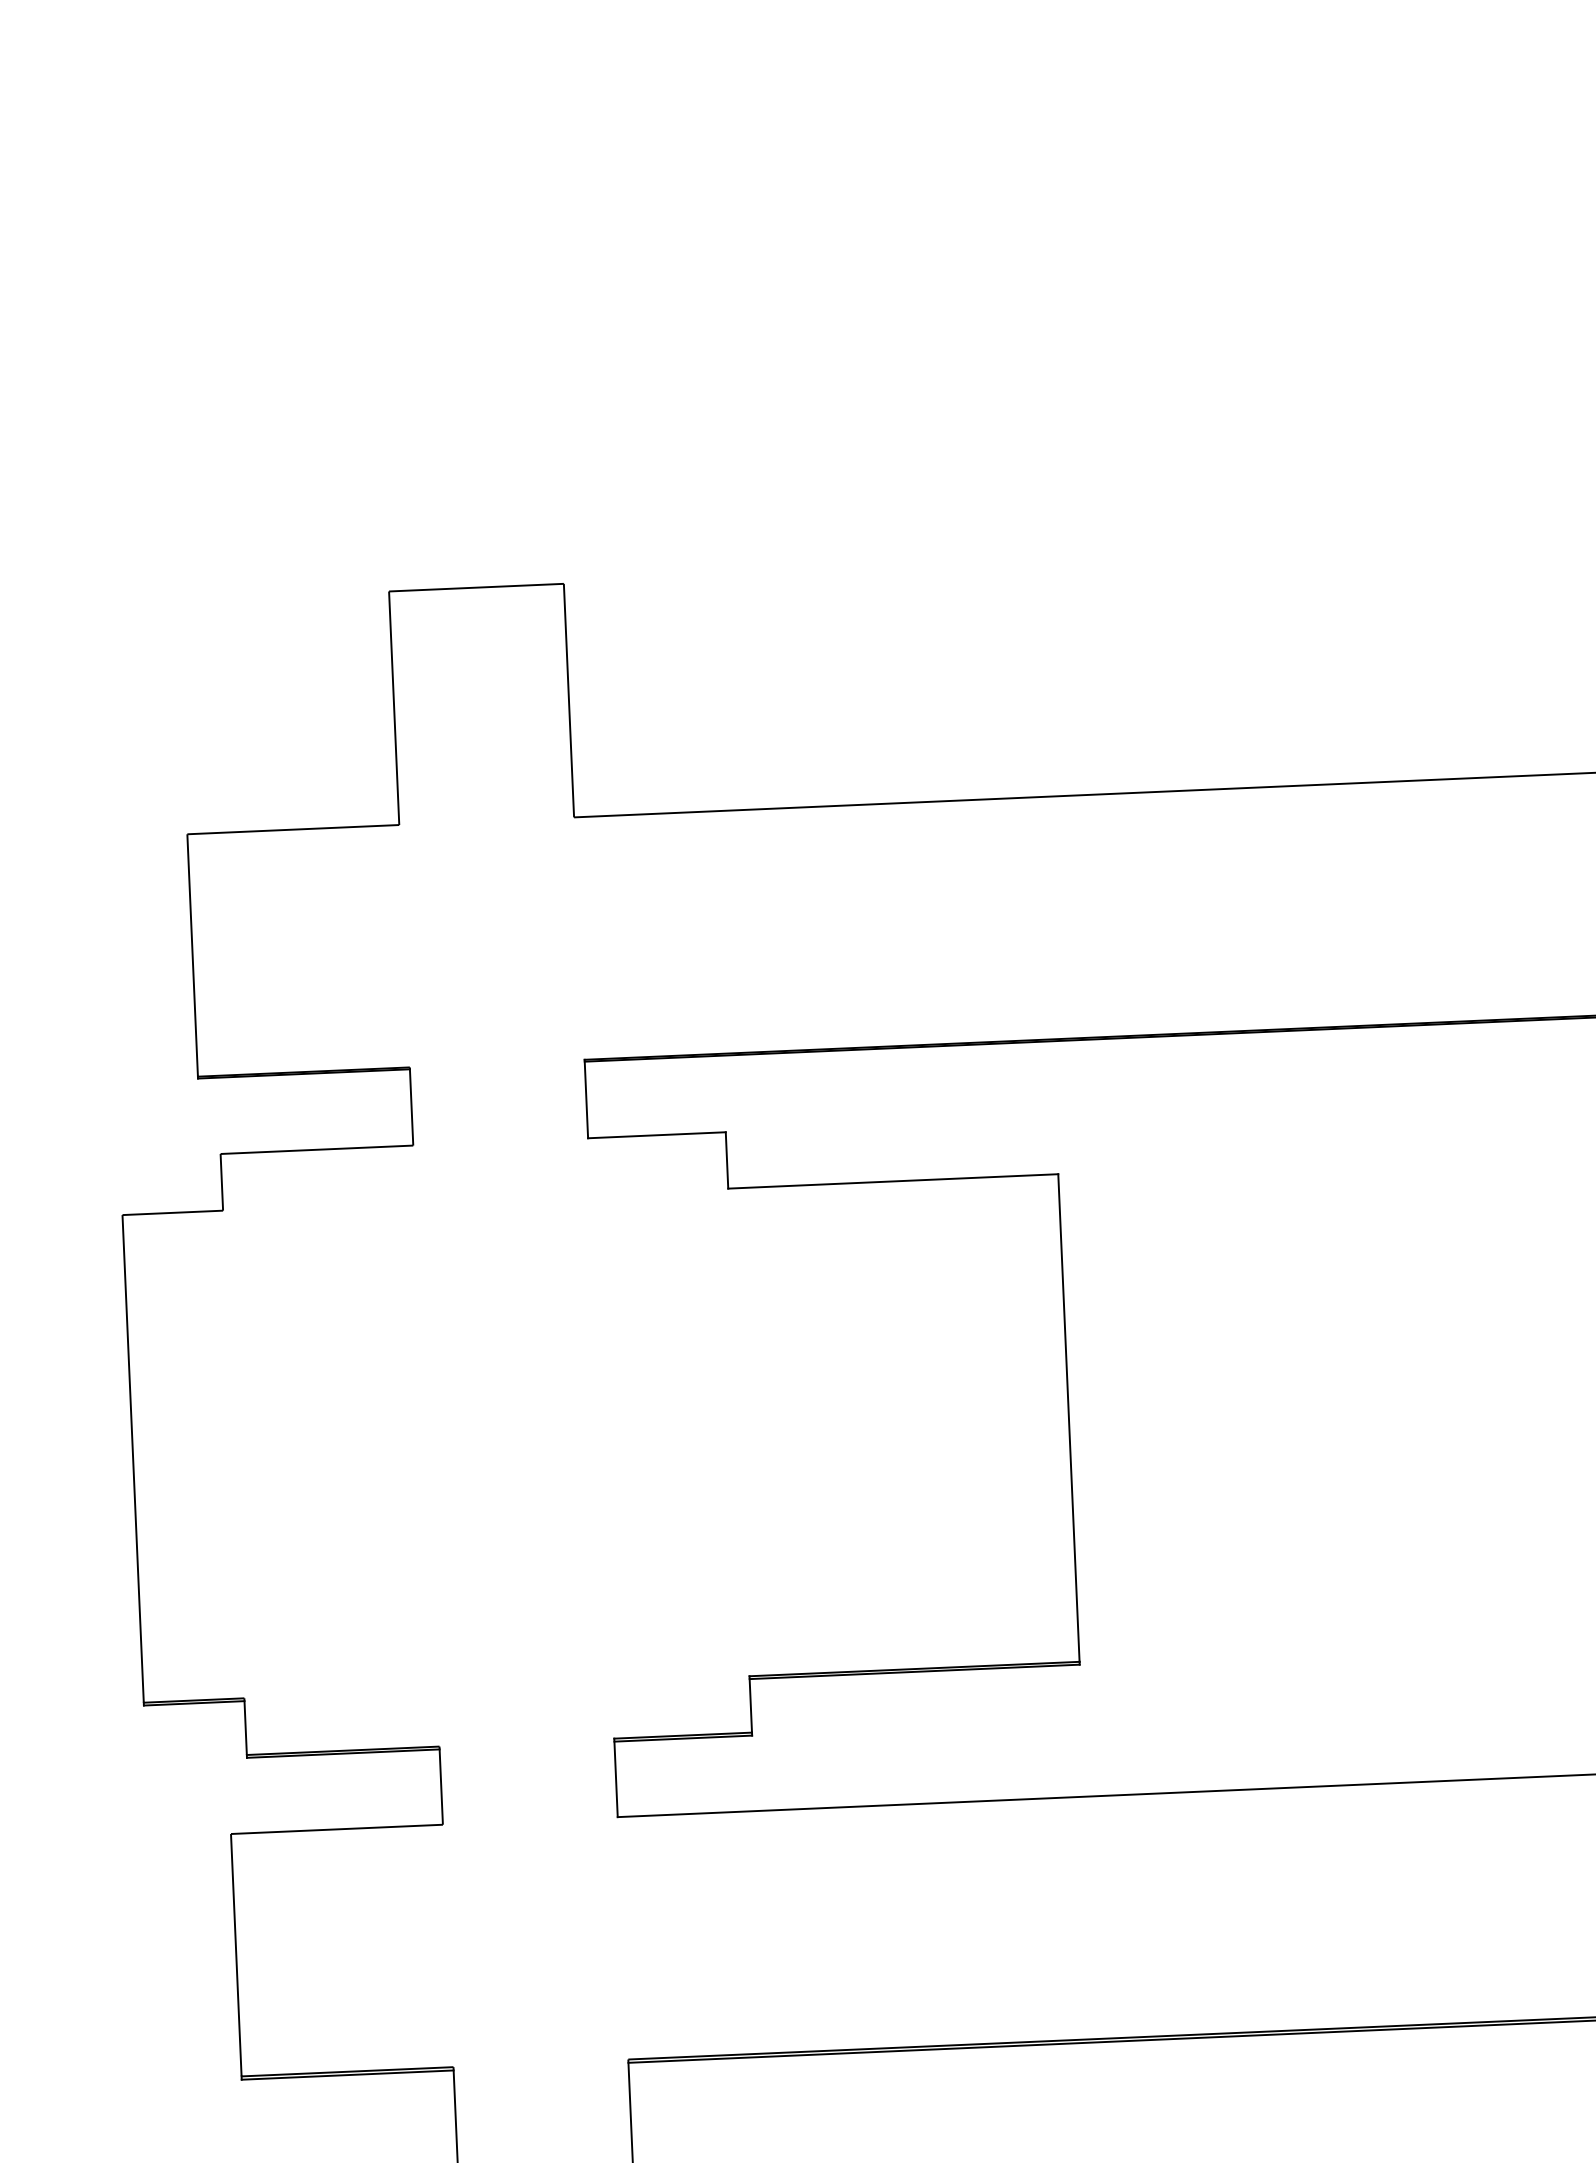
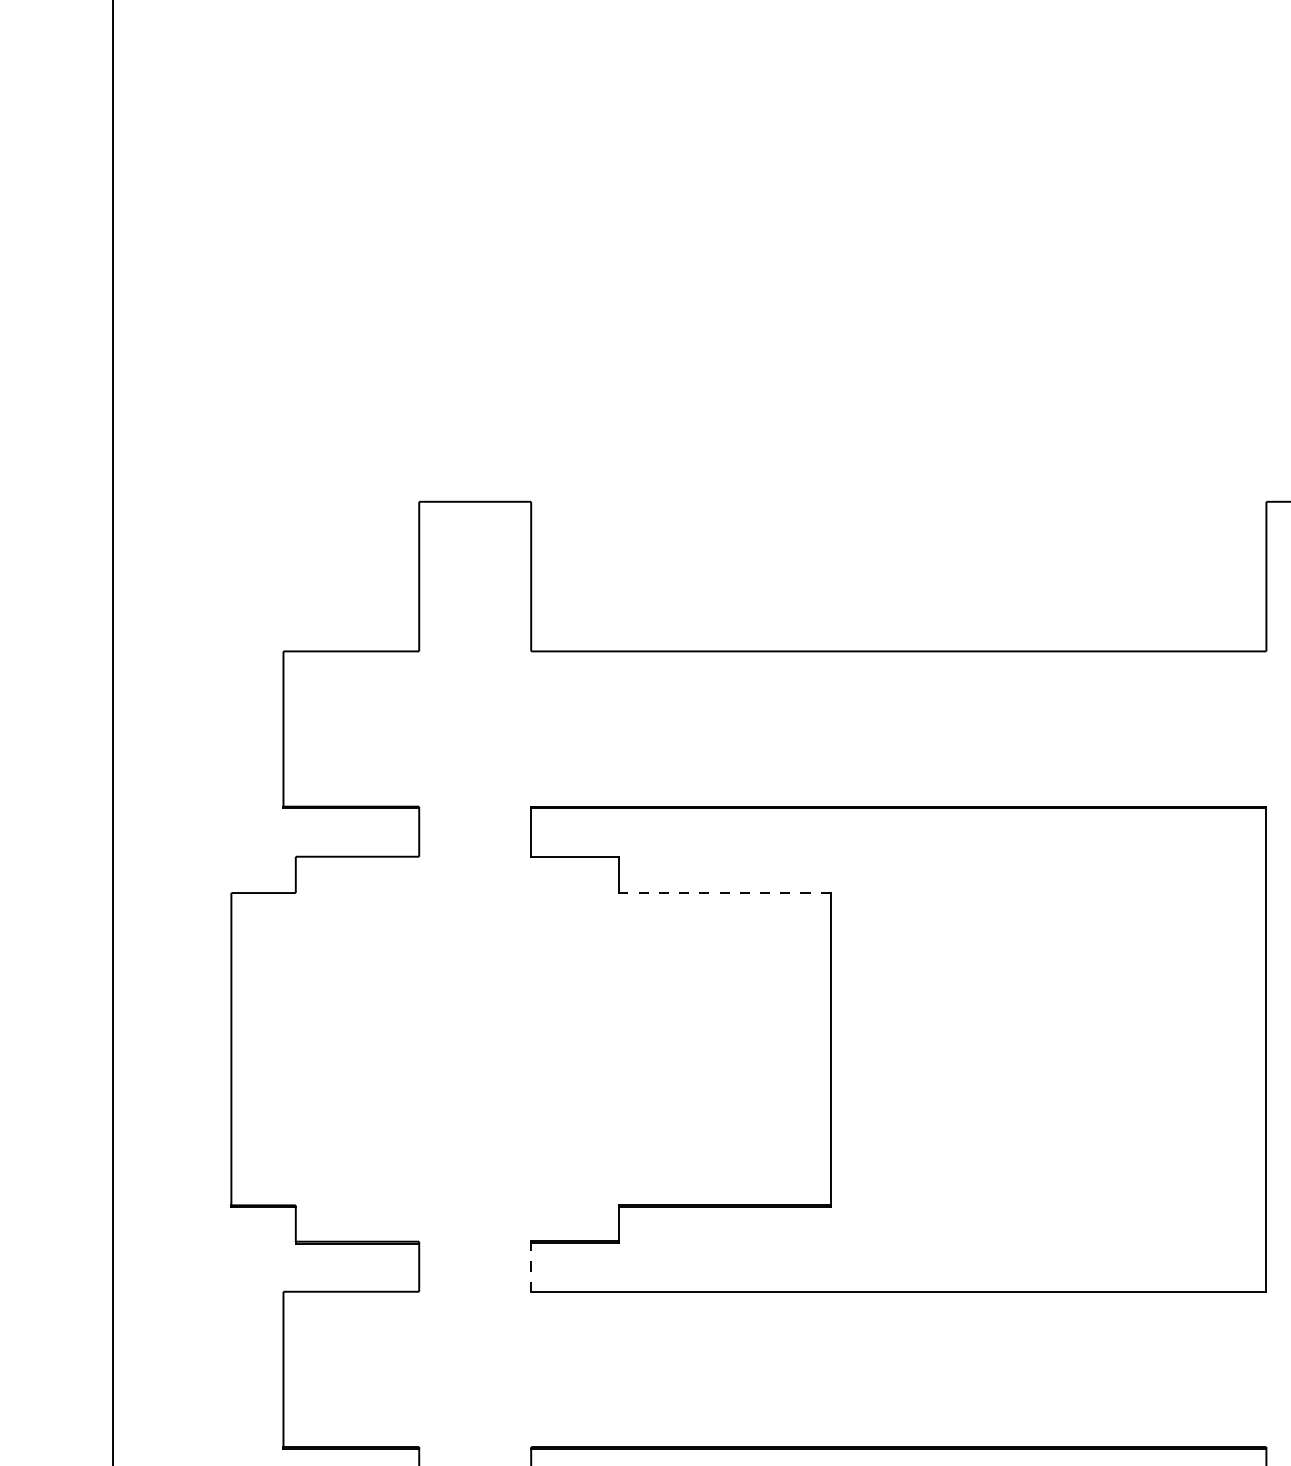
line: (893, 1182) -> (725, 893), solid -> dashed
line: (616, 1777) -> (531, 1266), solid -> dashed

